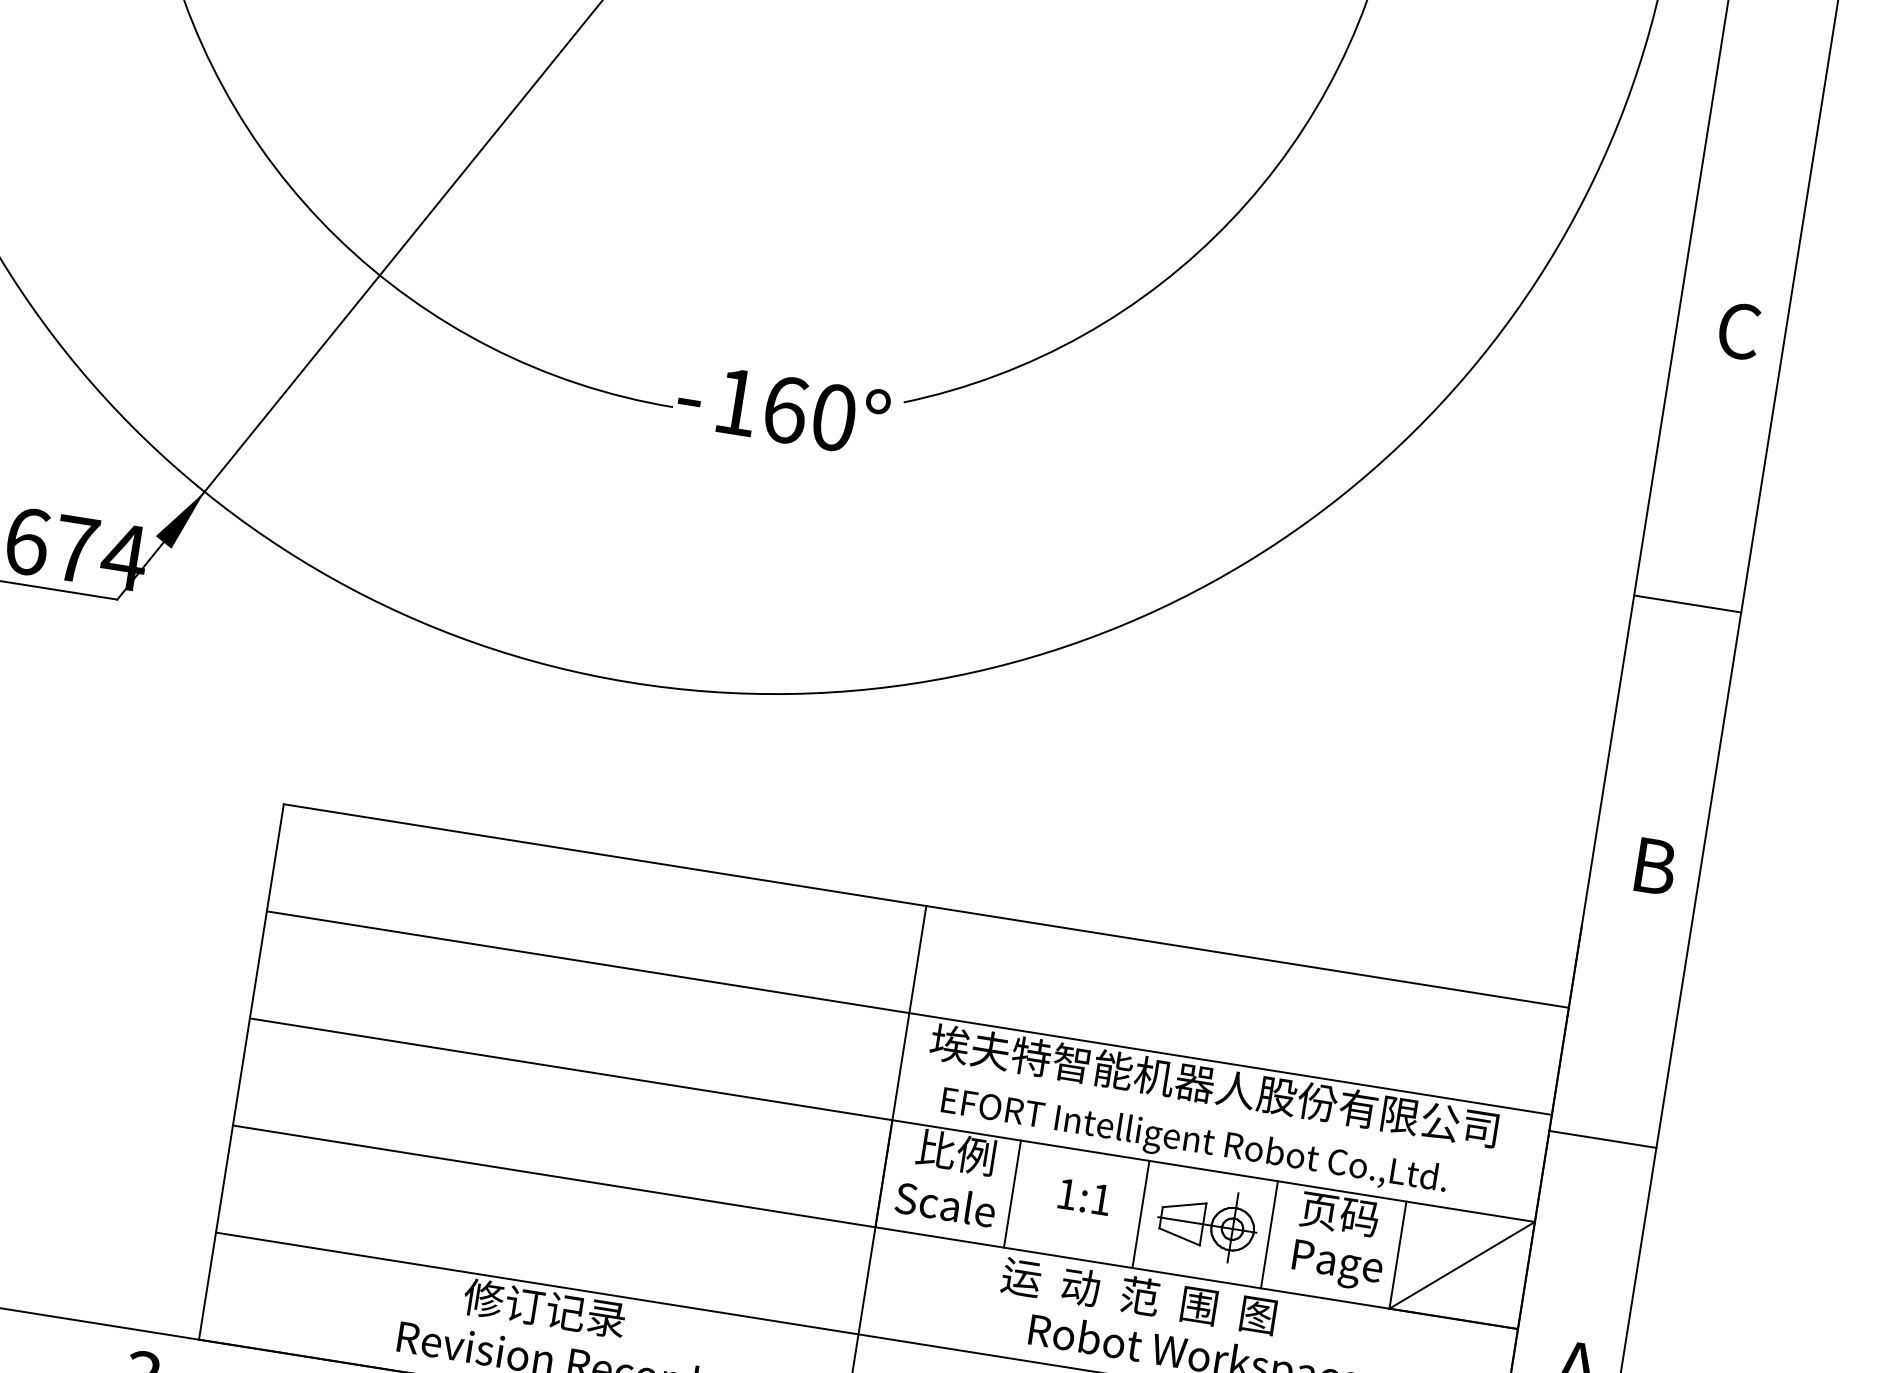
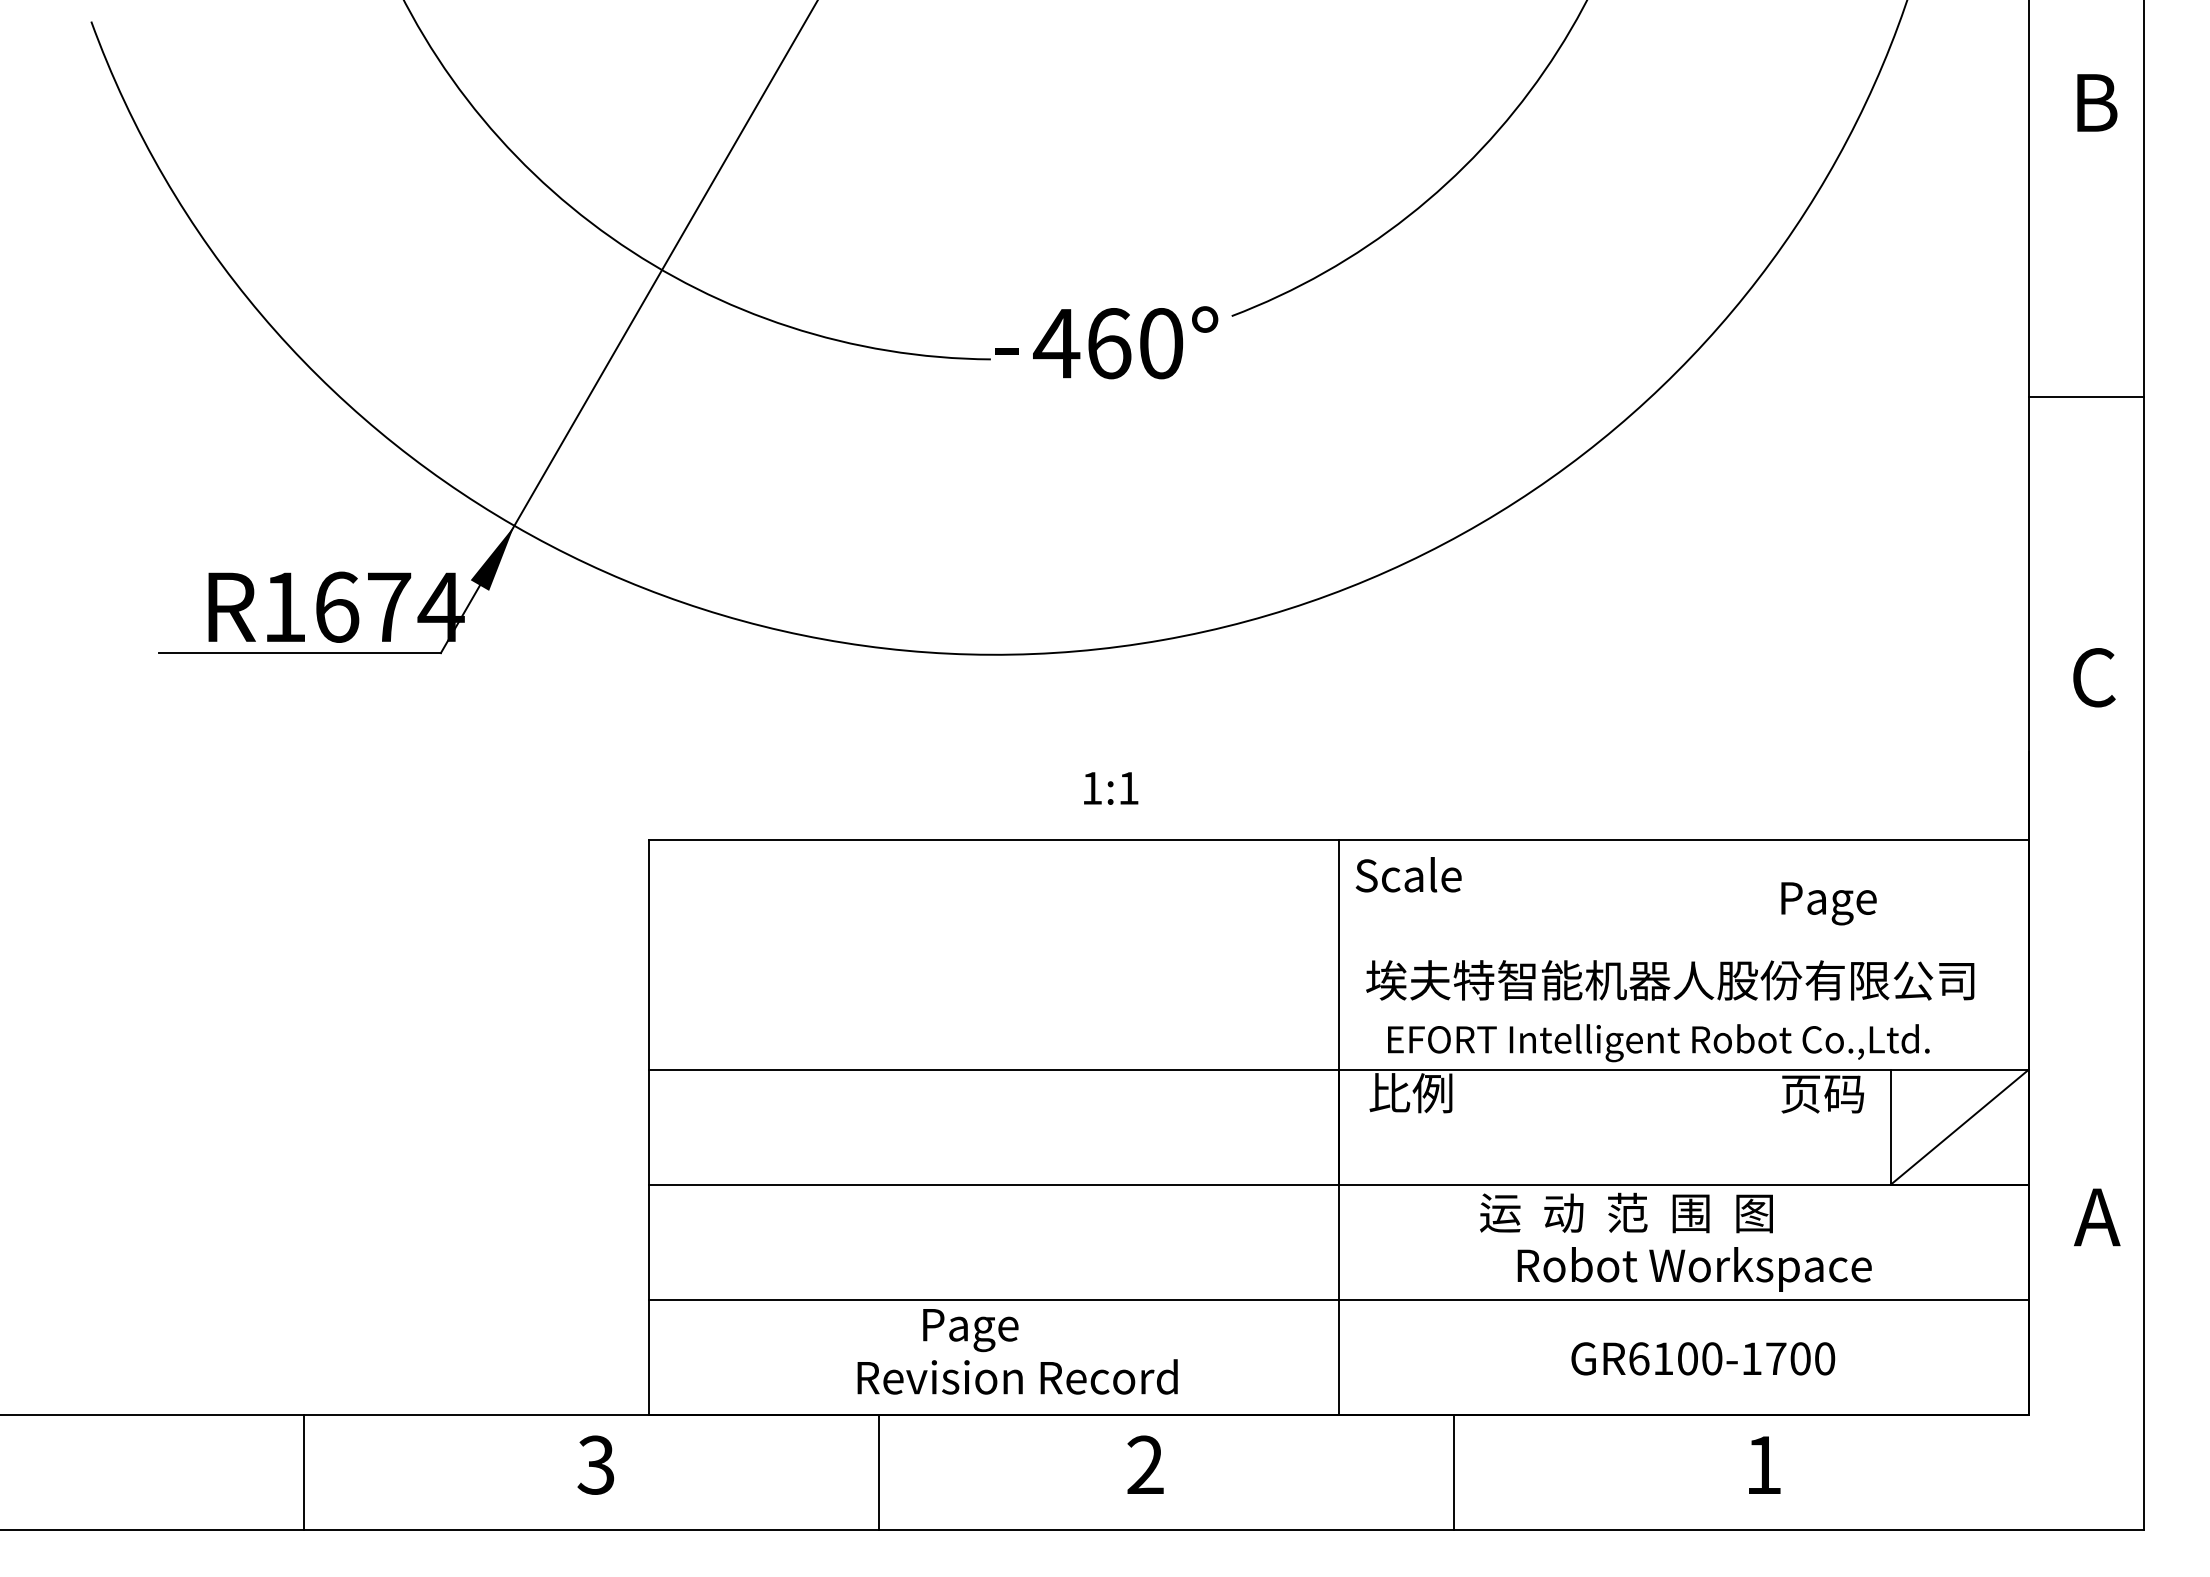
text: (1739, 330) -> (2095, 102), C -> B
text: (736, 402) -> (1056, 343), 160° -> 460°
text: (1654, 866) -> (2094, 677), B -> C
line: (908, 1012) -> (1338, 954), removed
line: (1602, 1139) -> (2085, 972), removed
line: (1012, 1193) -> (1476, 1126), removed
text: (1085, 1197) -> (1111, 788), moved
text: (945, 1203) -> (1408, 874), moved
line: (1140, 1213) -> (1614, 1126), removed
part: (1207, 1223) -> (1686, 1125), removed
line: (1269, 1234) -> (1752, 1126), removed
text: (1336, 1265) -> (1828, 903), moved
text: (543, 1312) -> (1005, 1328), 修订记录 -> Page

